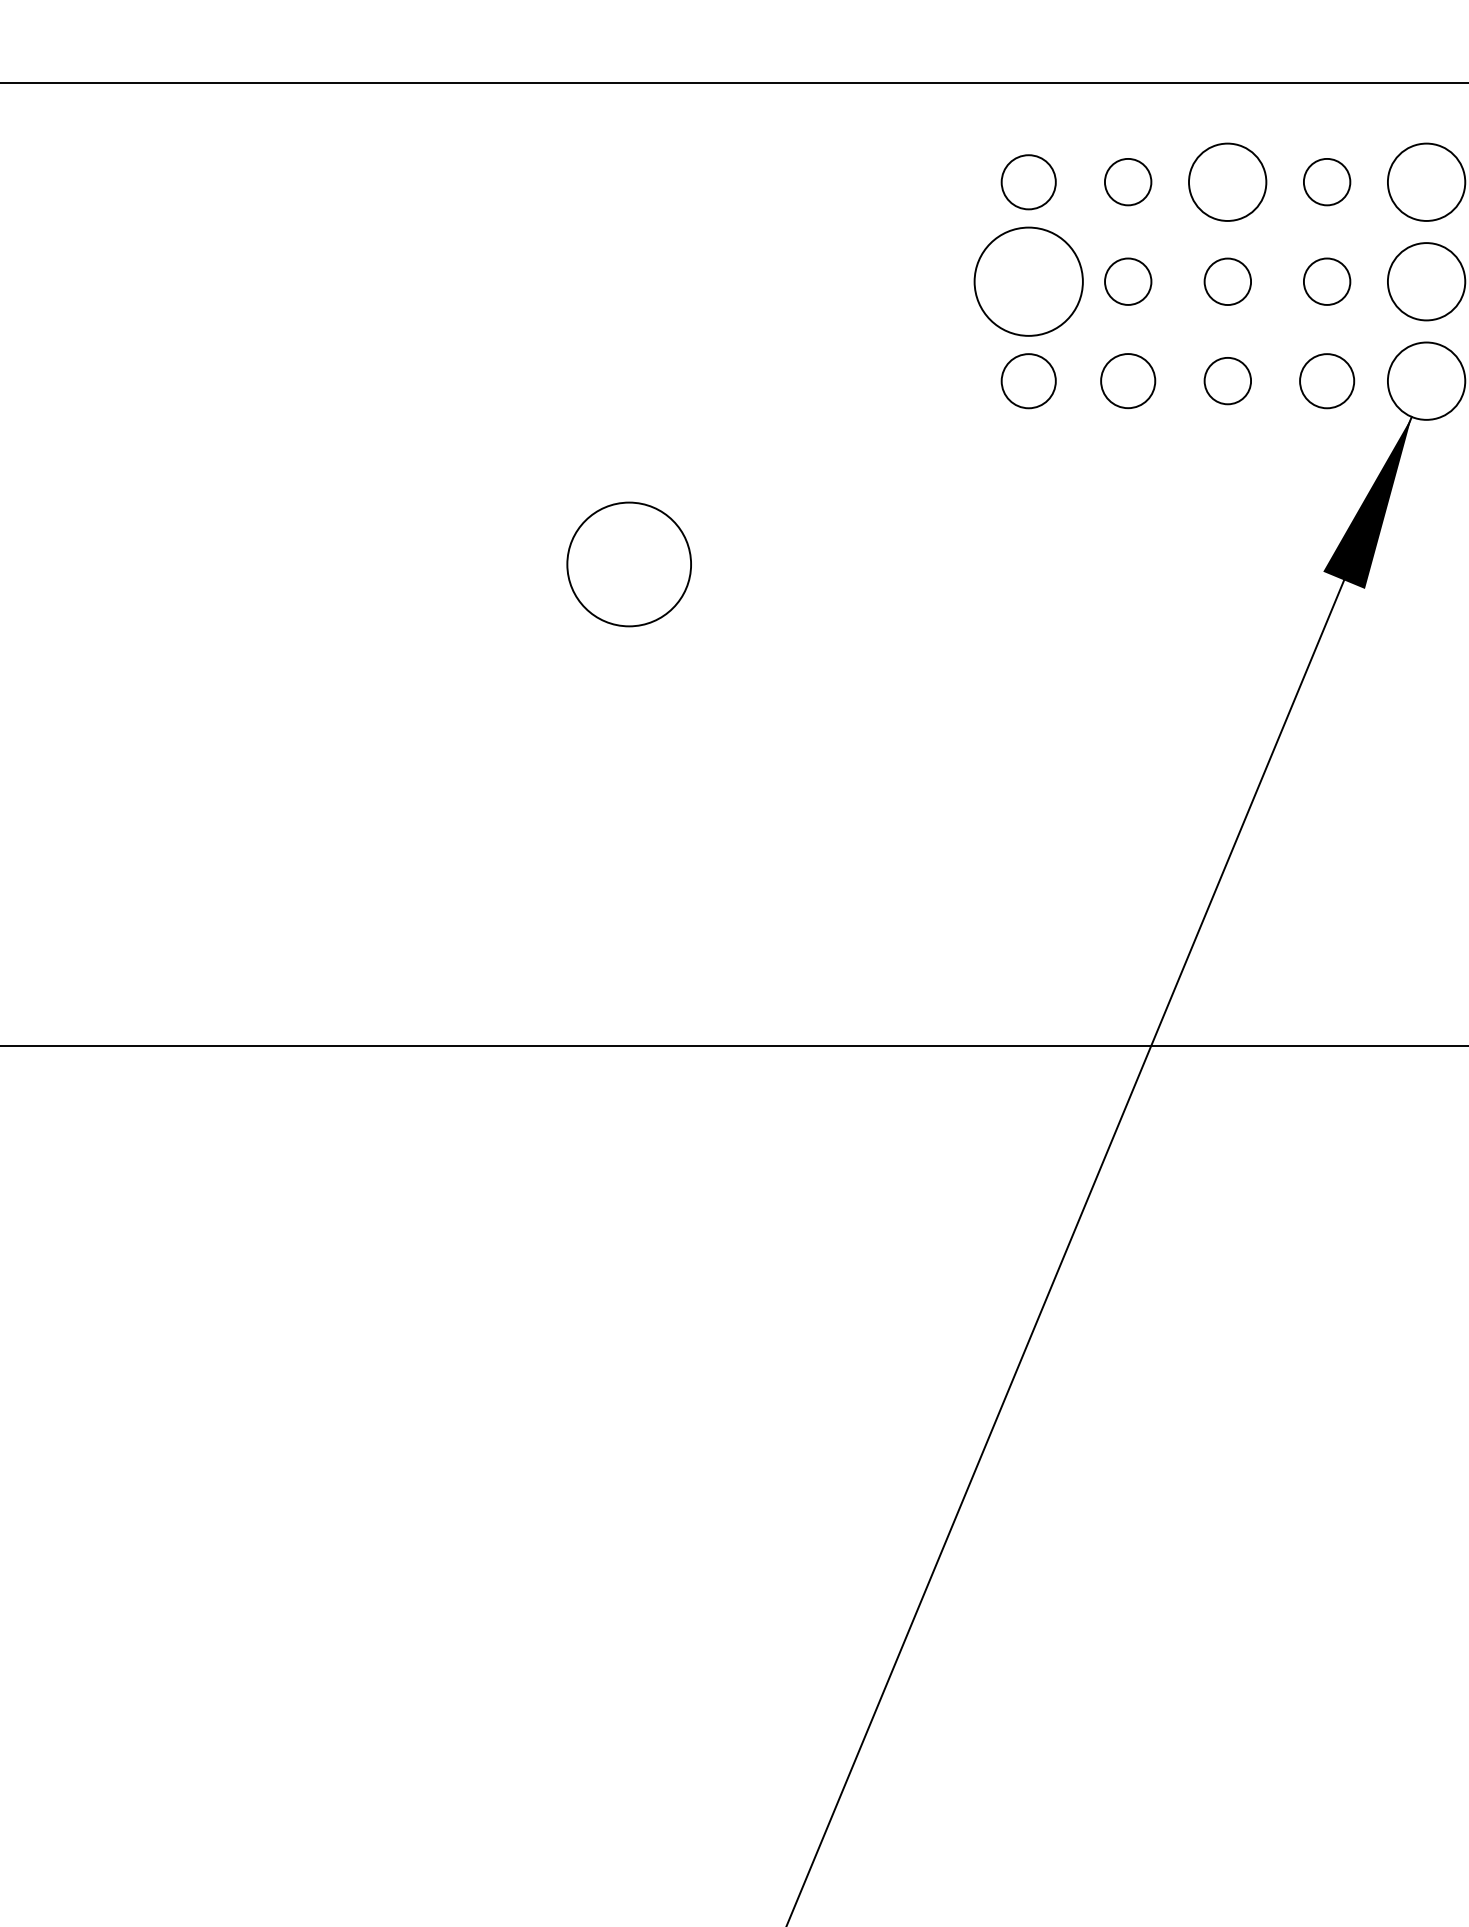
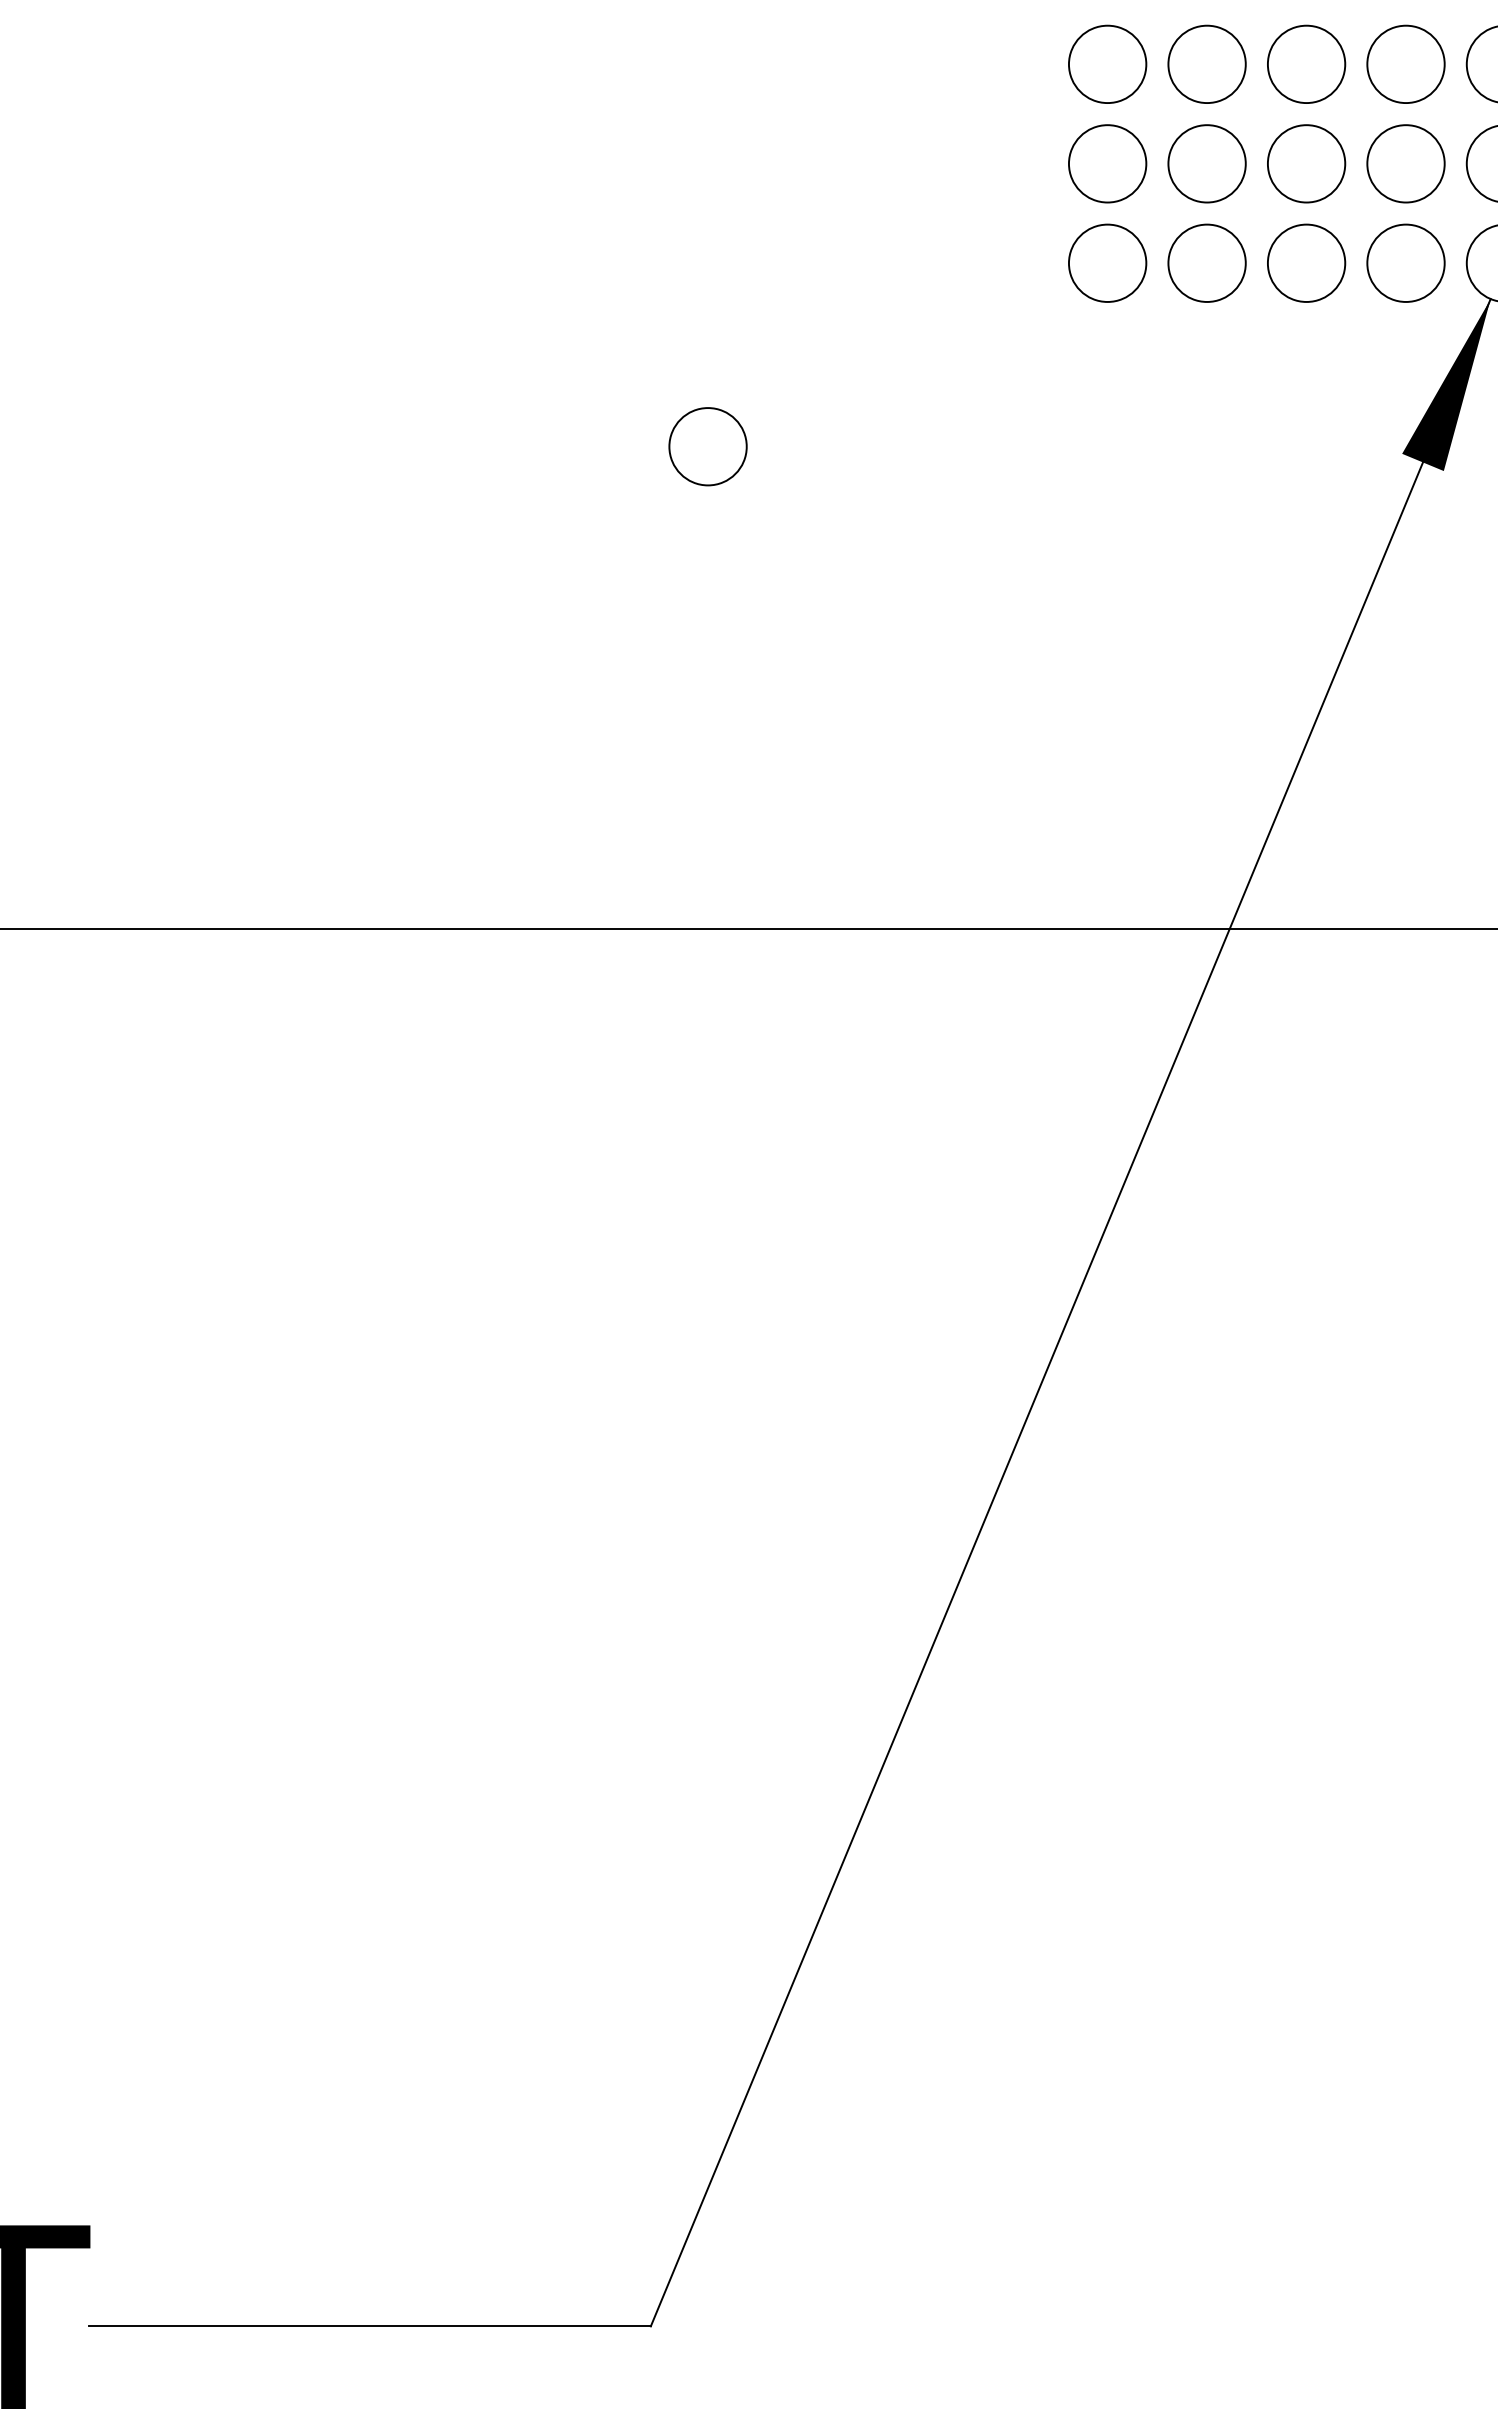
circle: (1127, 181) -> (1206, 63), size x1.67
circle: (1326, 181) -> (1405, 63), size x1.67
circle: (1028, 182) -> (1107, 64), size x1.43
circle: (1028, 281) -> (1107, 163), size x0.71
circle: (1127, 281) -> (1206, 163), size x1.67
circle: (1227, 281) -> (1306, 163), size x1.67
circle: (1326, 281) -> (1405, 163), size x1.67
circle: (1028, 380) -> (1107, 262), size x1.43
circle: (1127, 380) -> (1206, 262), size x1.43
circle: (1227, 380) -> (1306, 262), size x1.67
circle: (1326, 380) -> (1405, 262), size x1.43
circle: (628, 564) -> (707, 446), size x0.62

